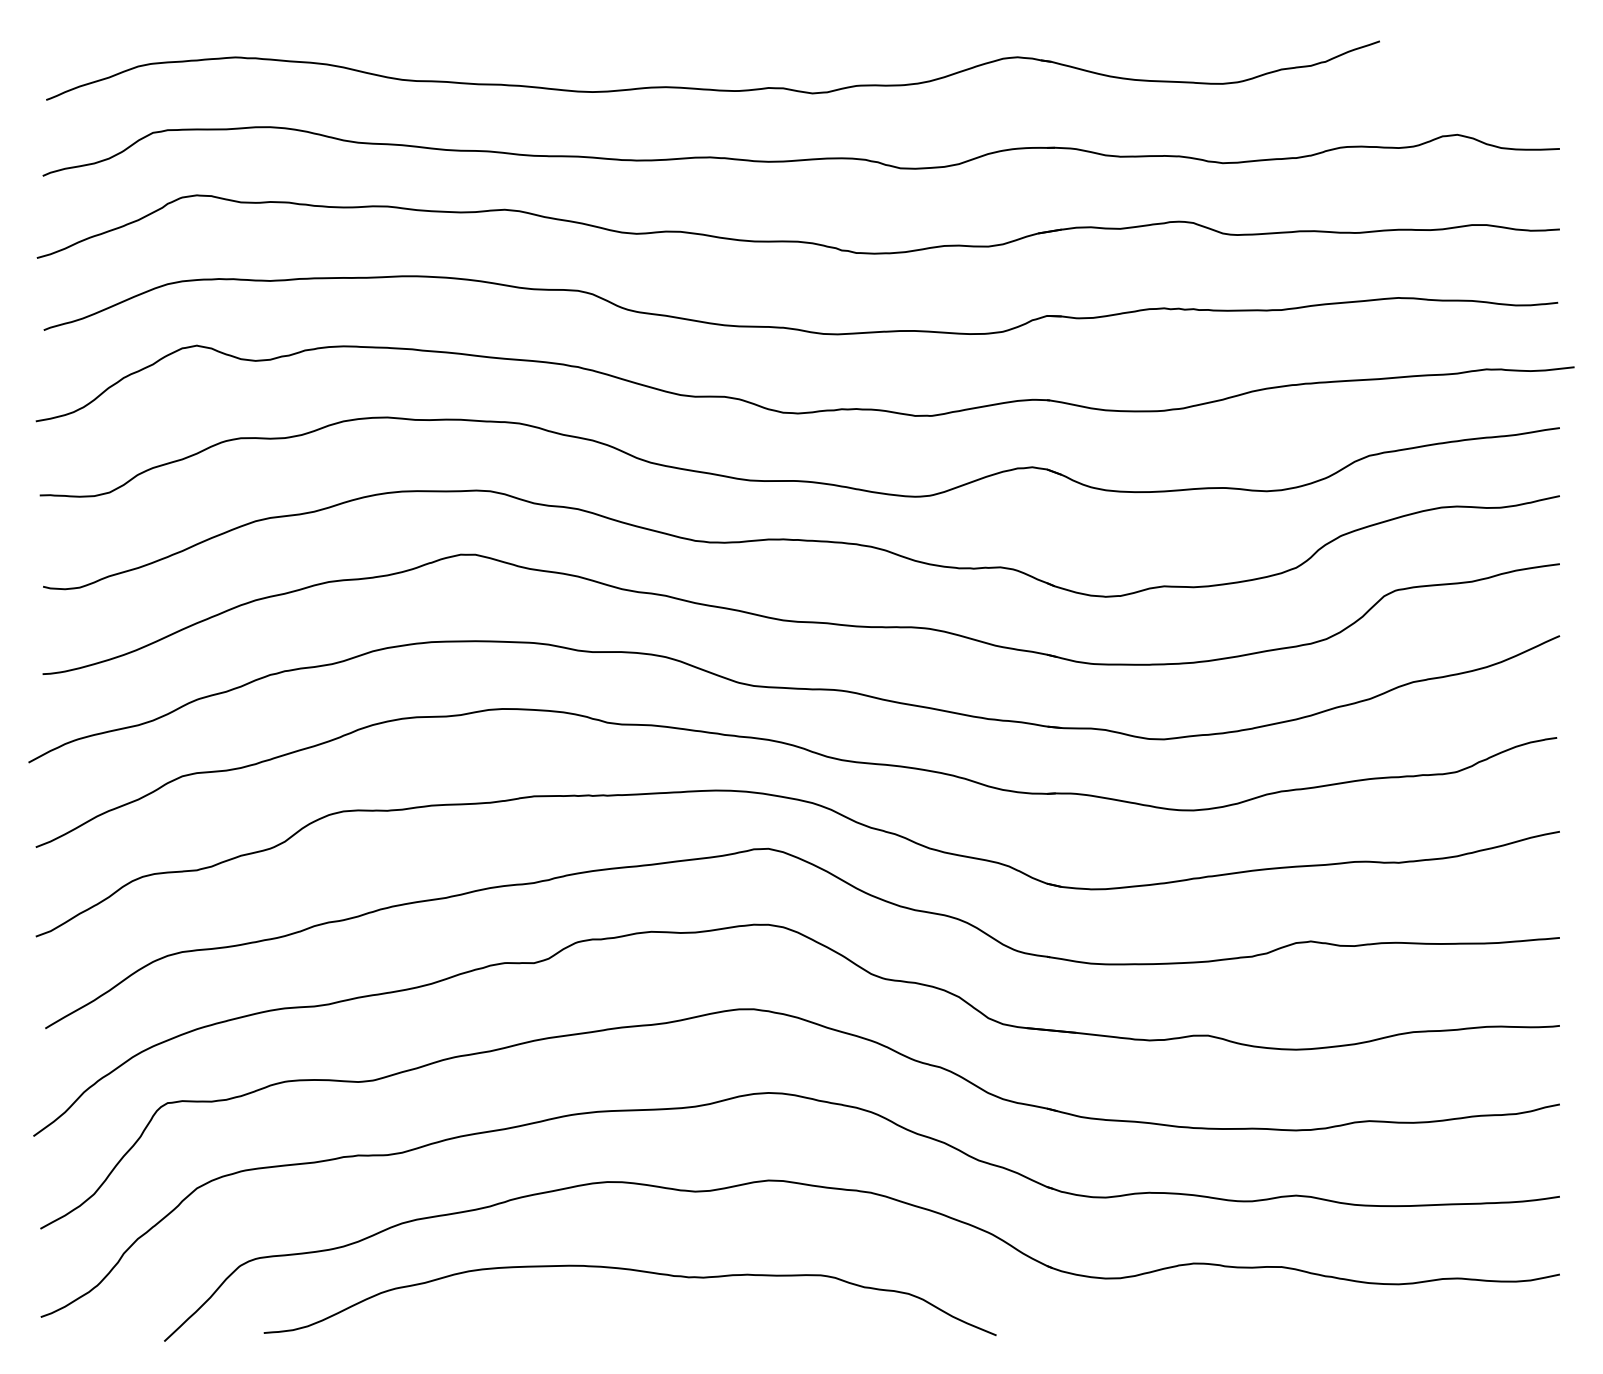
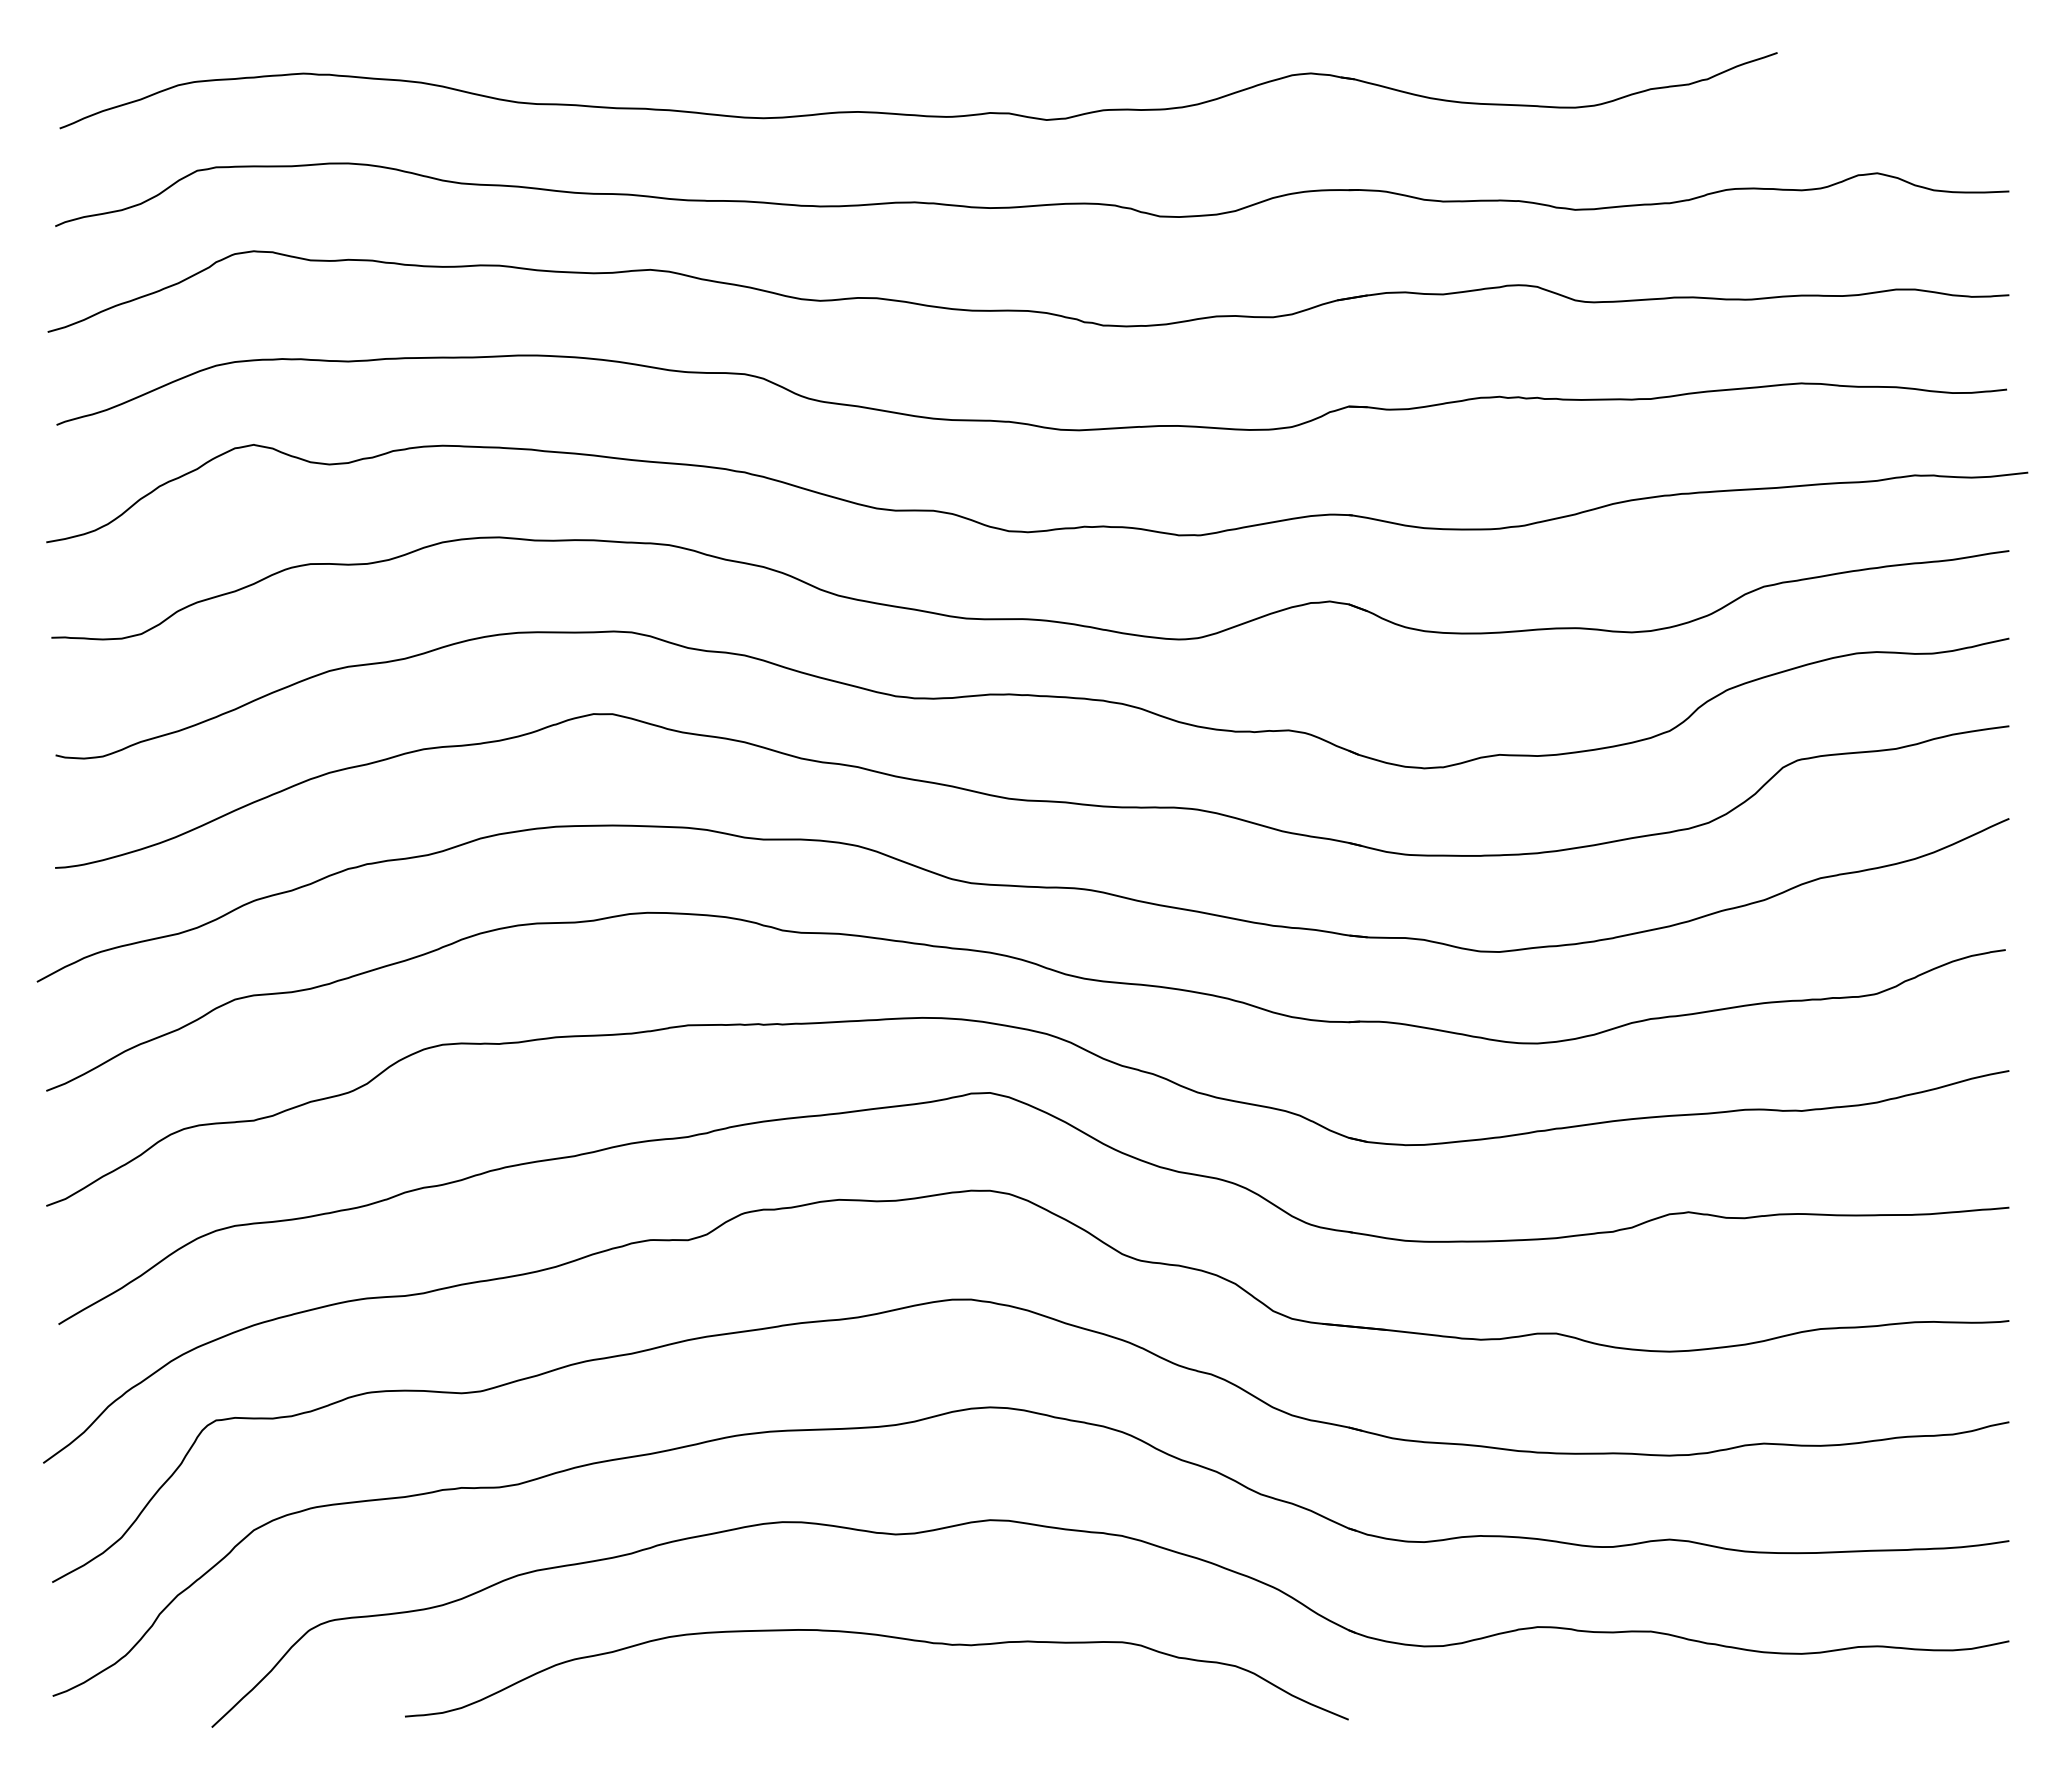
curve: (632, 1270) -> (879, 1636), moved

